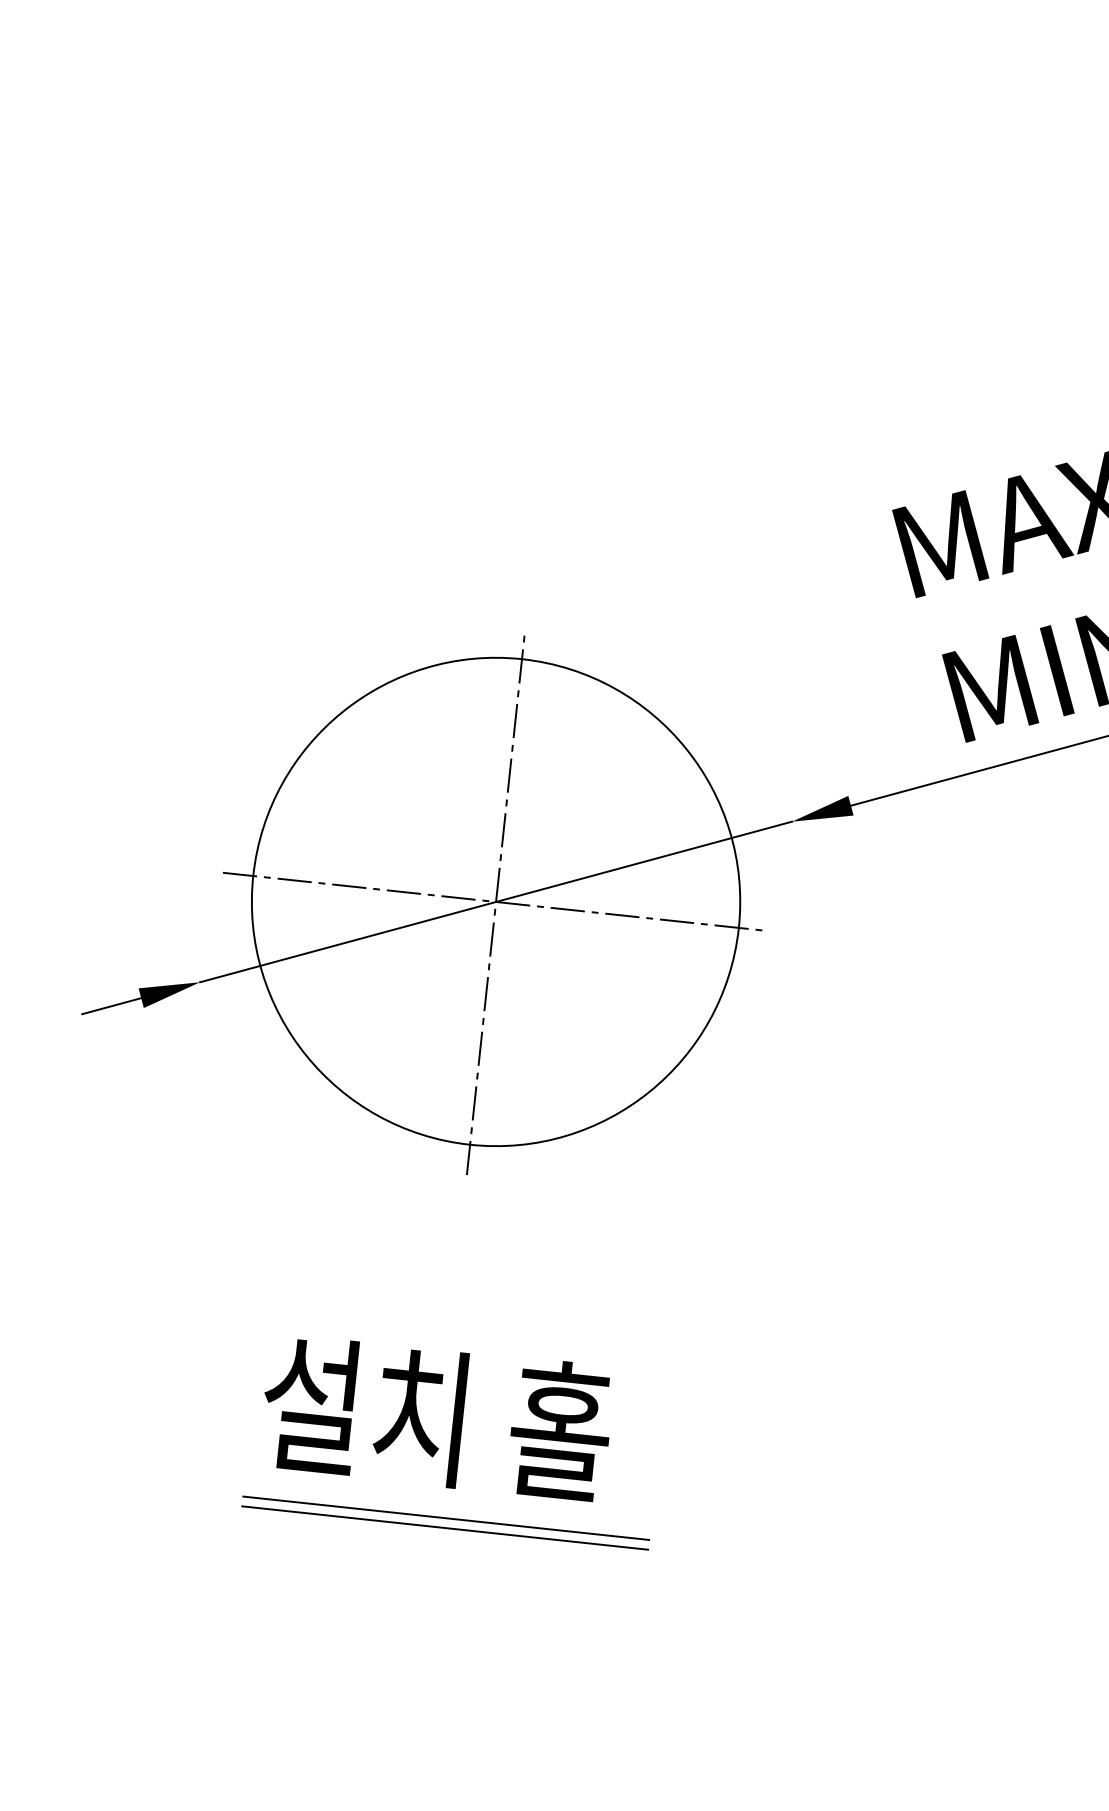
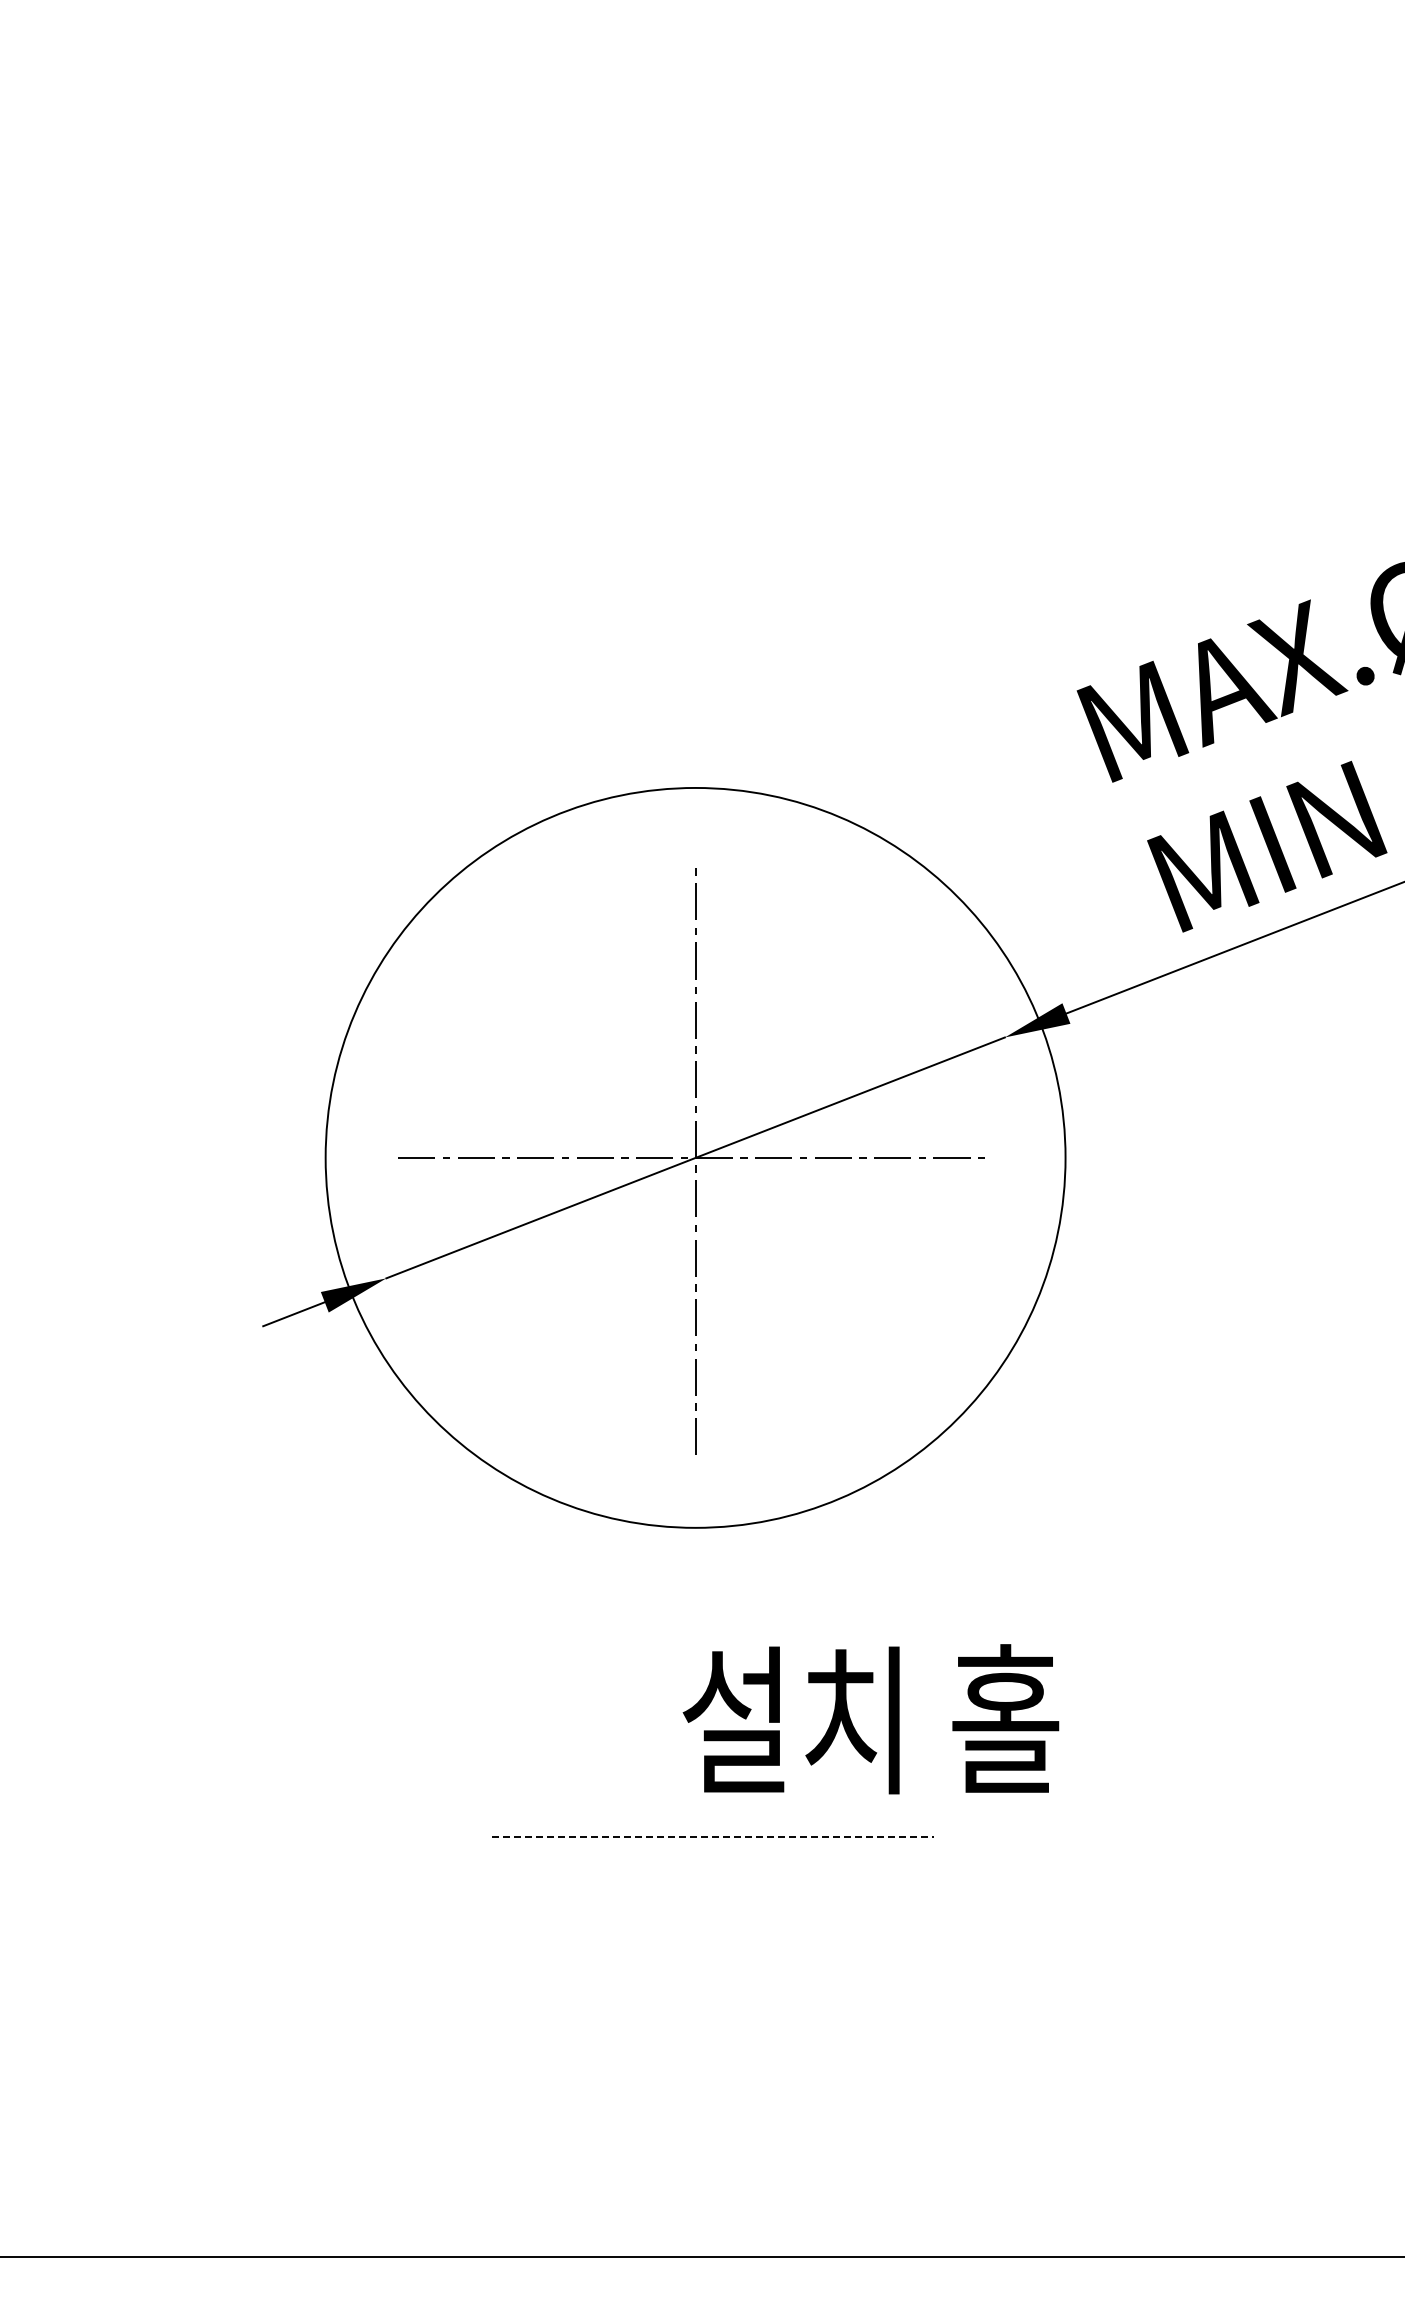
circle: (496, 901) -> (695, 1157), size x1.4
text: (436, 1417) -> (870, 1719), moved
line: (445, 1517) -> (712, 1826), removed
line: (444, 1528) -> (712, 1837), solid -> dashed

